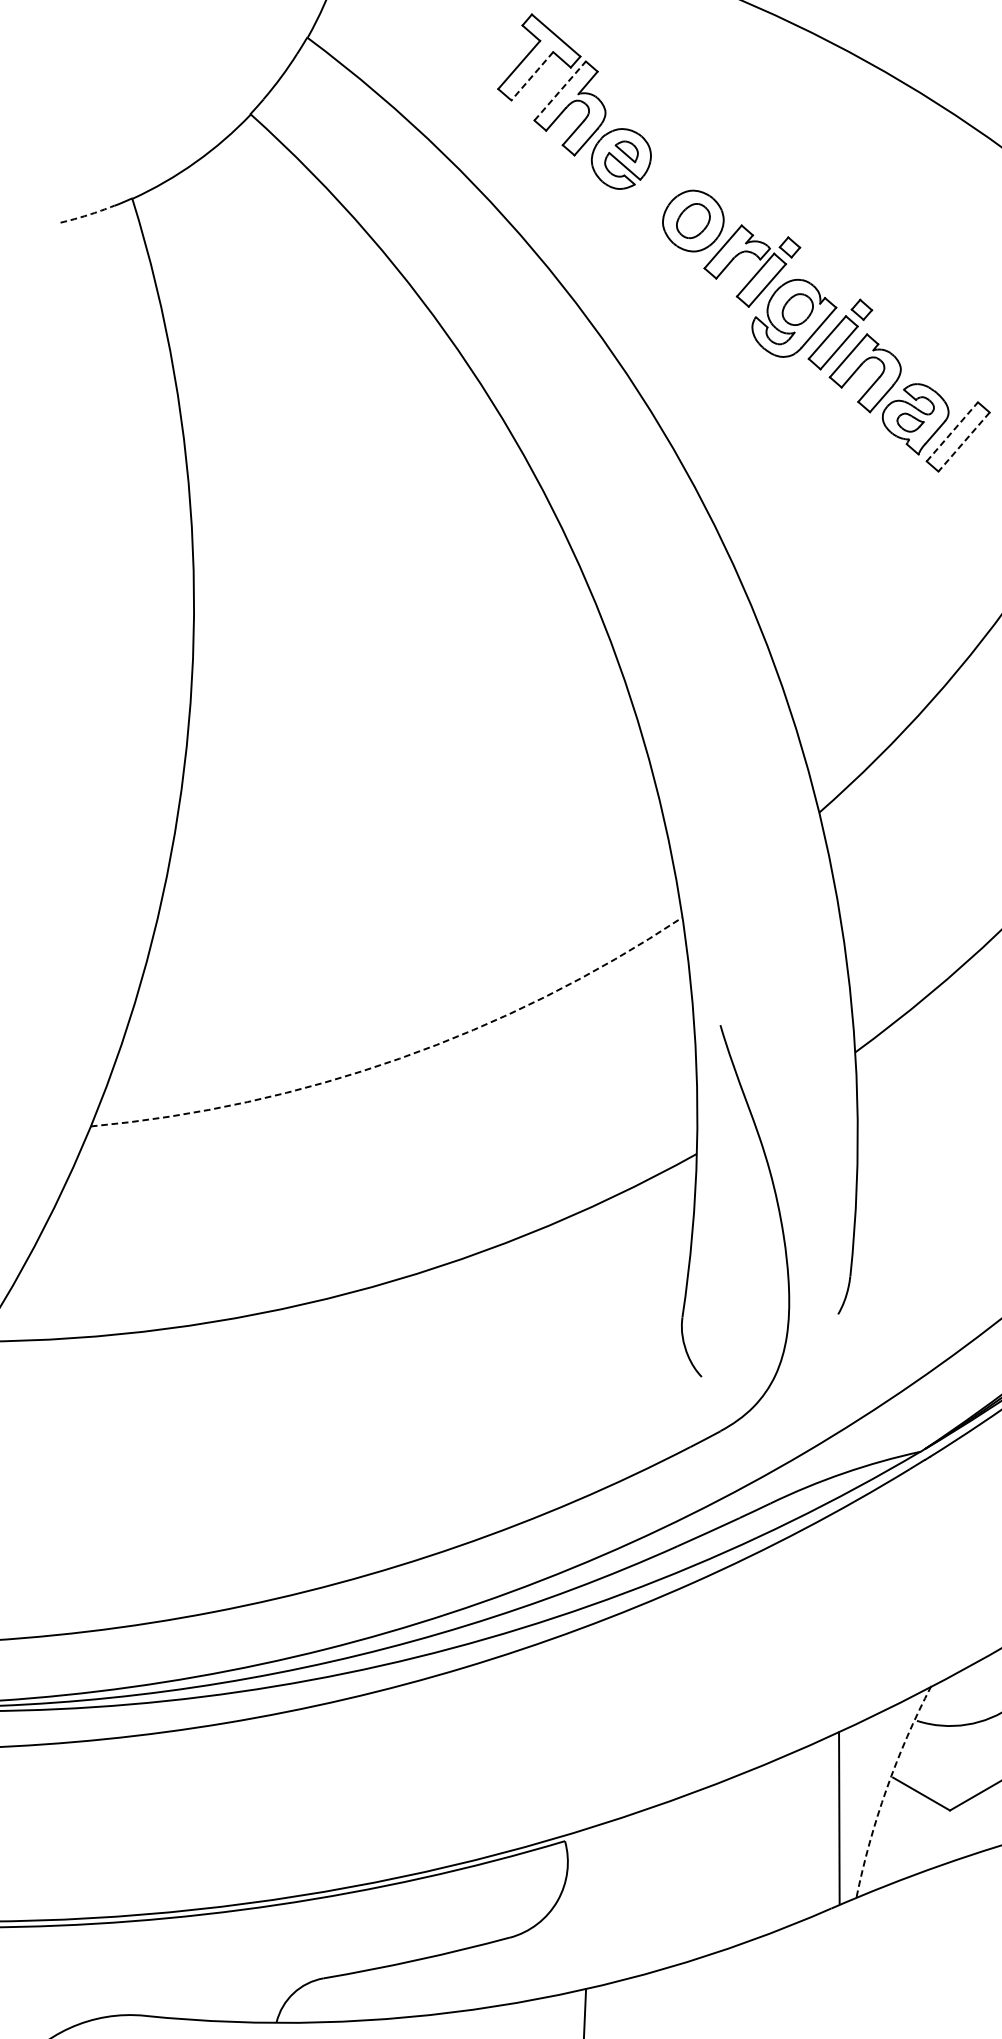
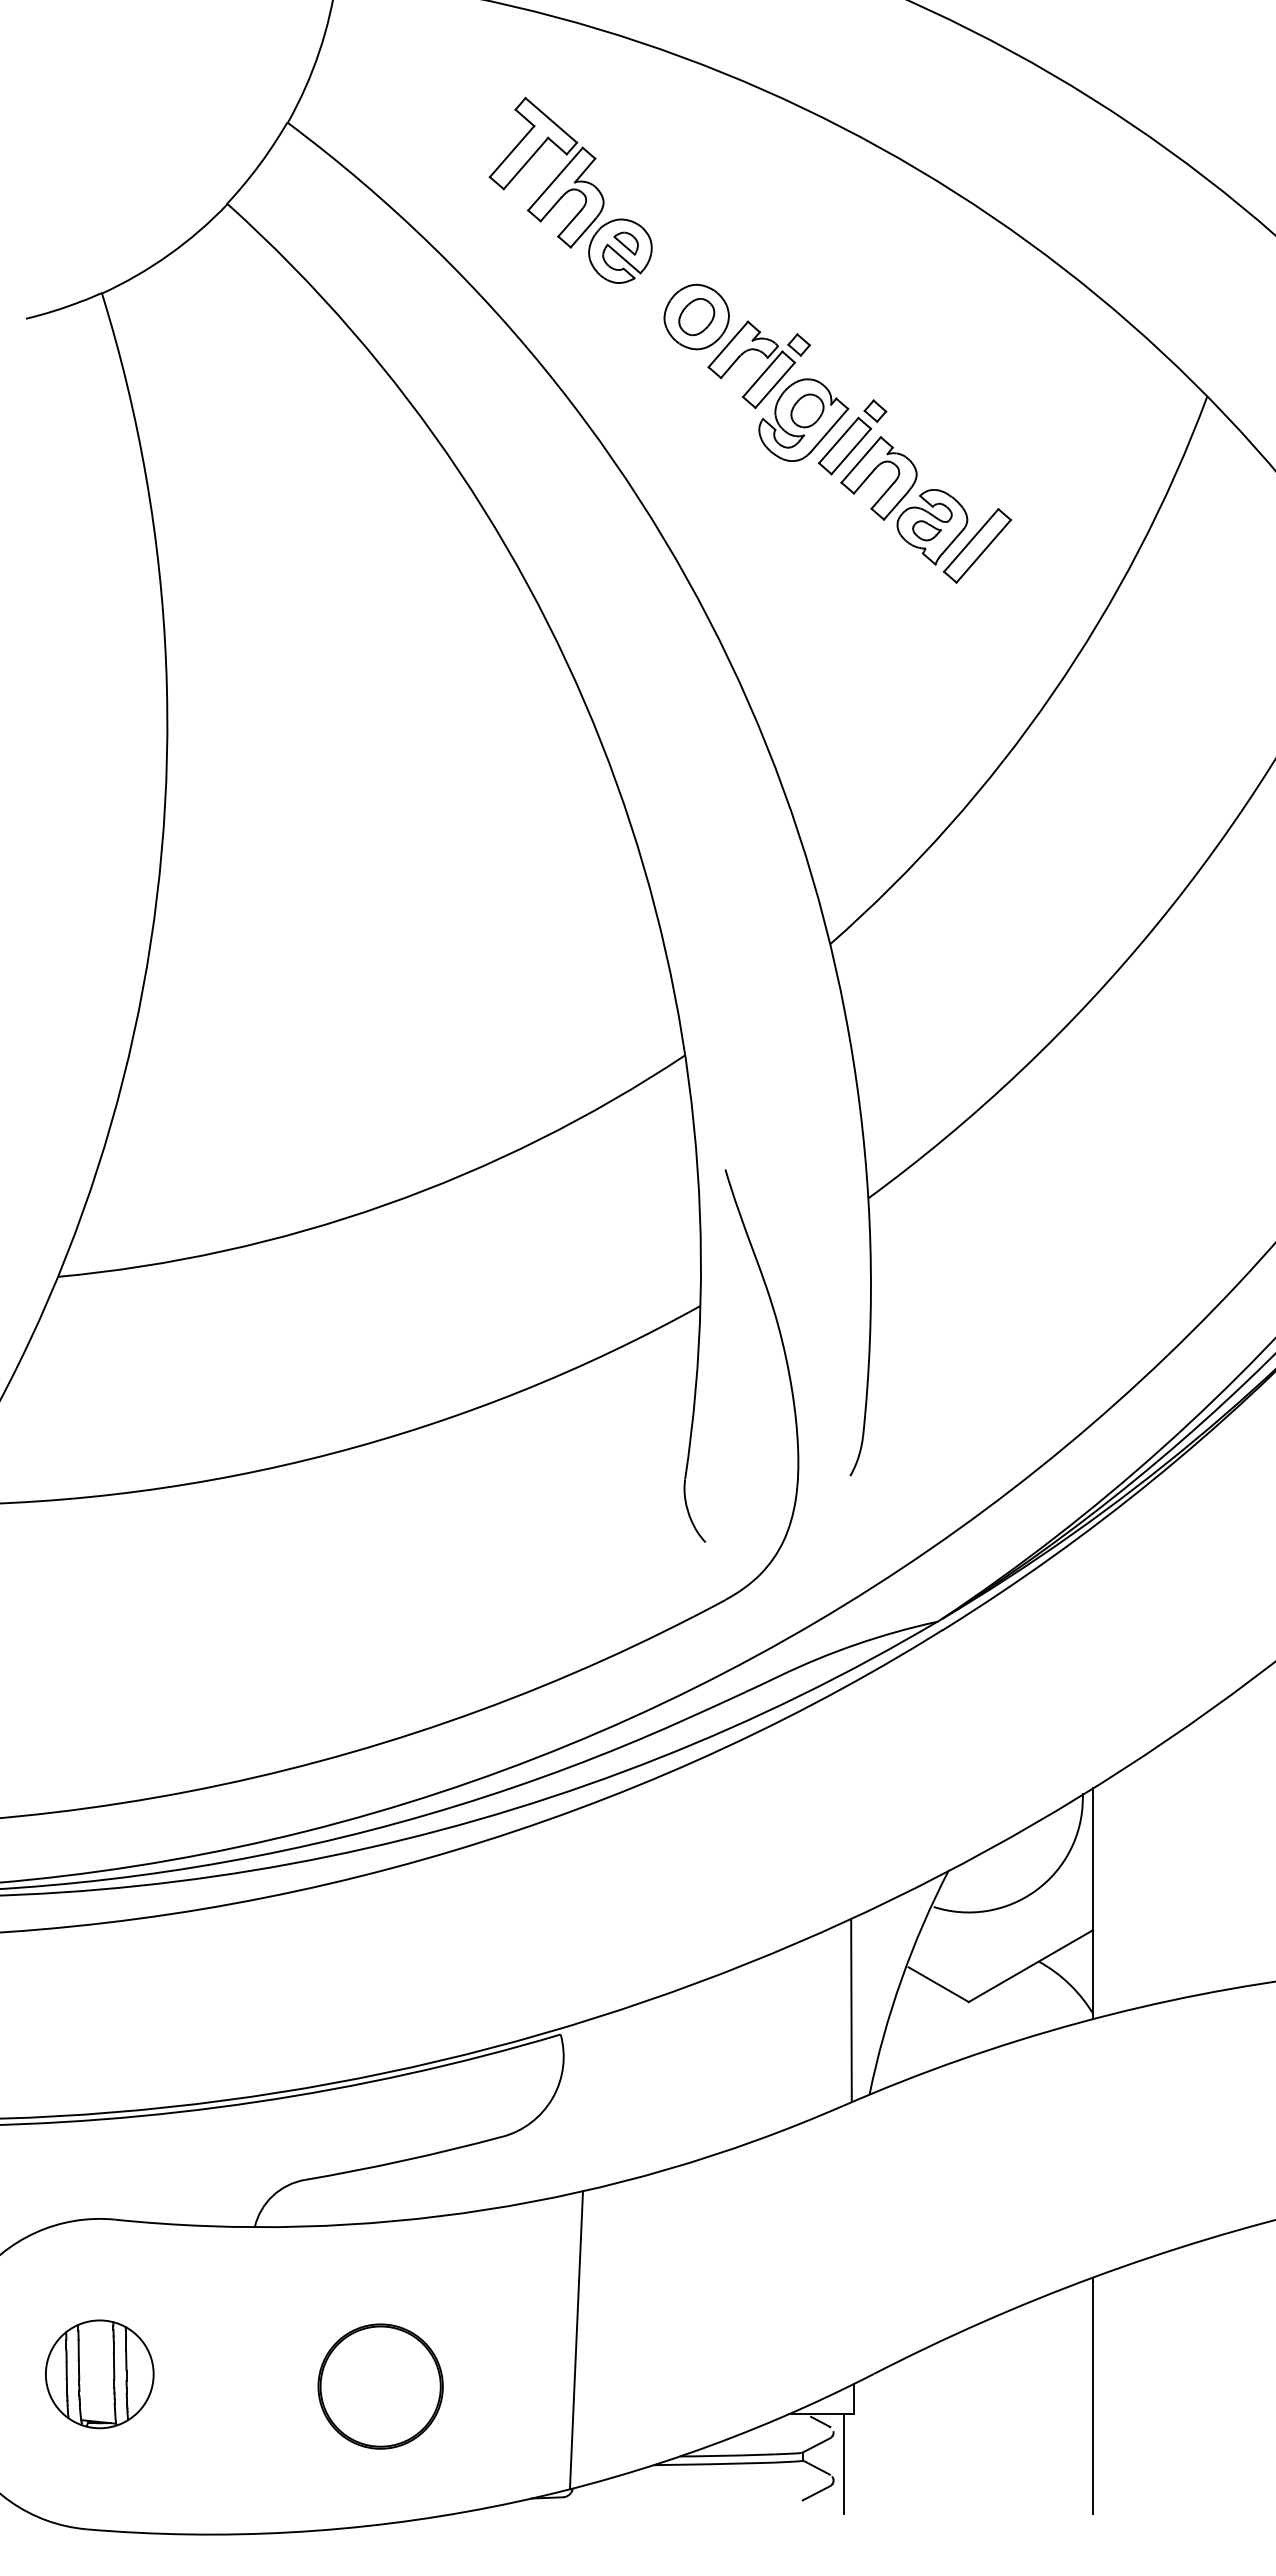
line: (532, 76) -> (526, 163), dashed -> solid
line: (560, 91) -> (555, 179), dashed -> solid
arc: (87, 214) -> (54, 310), dashed -> solid
line: (952, 431) -> (971, 540), dashed -> solid
line: (963, 442) -> (983, 551), dashed -> solid
arc: (399, 1058) -> (385, 1204), dashed -> solid
arc: (886, 1789) -> (901, 1979), dashed -> solid

